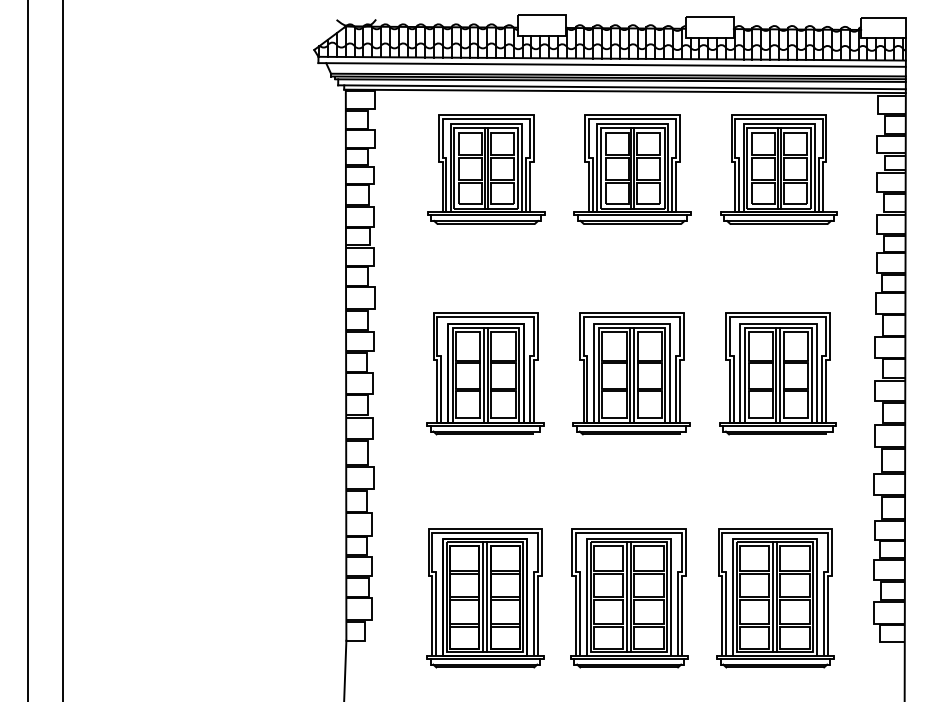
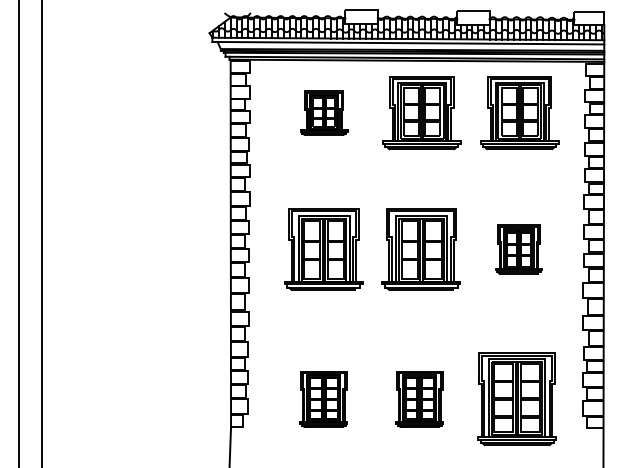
part: (484, 170) -> (323, 113), size x0.6
part: (777, 374) -> (518, 249), size x0.6
part: (484, 599) -> (323, 399), size x0.6
part: (628, 599) -> (419, 399), size x0.6

